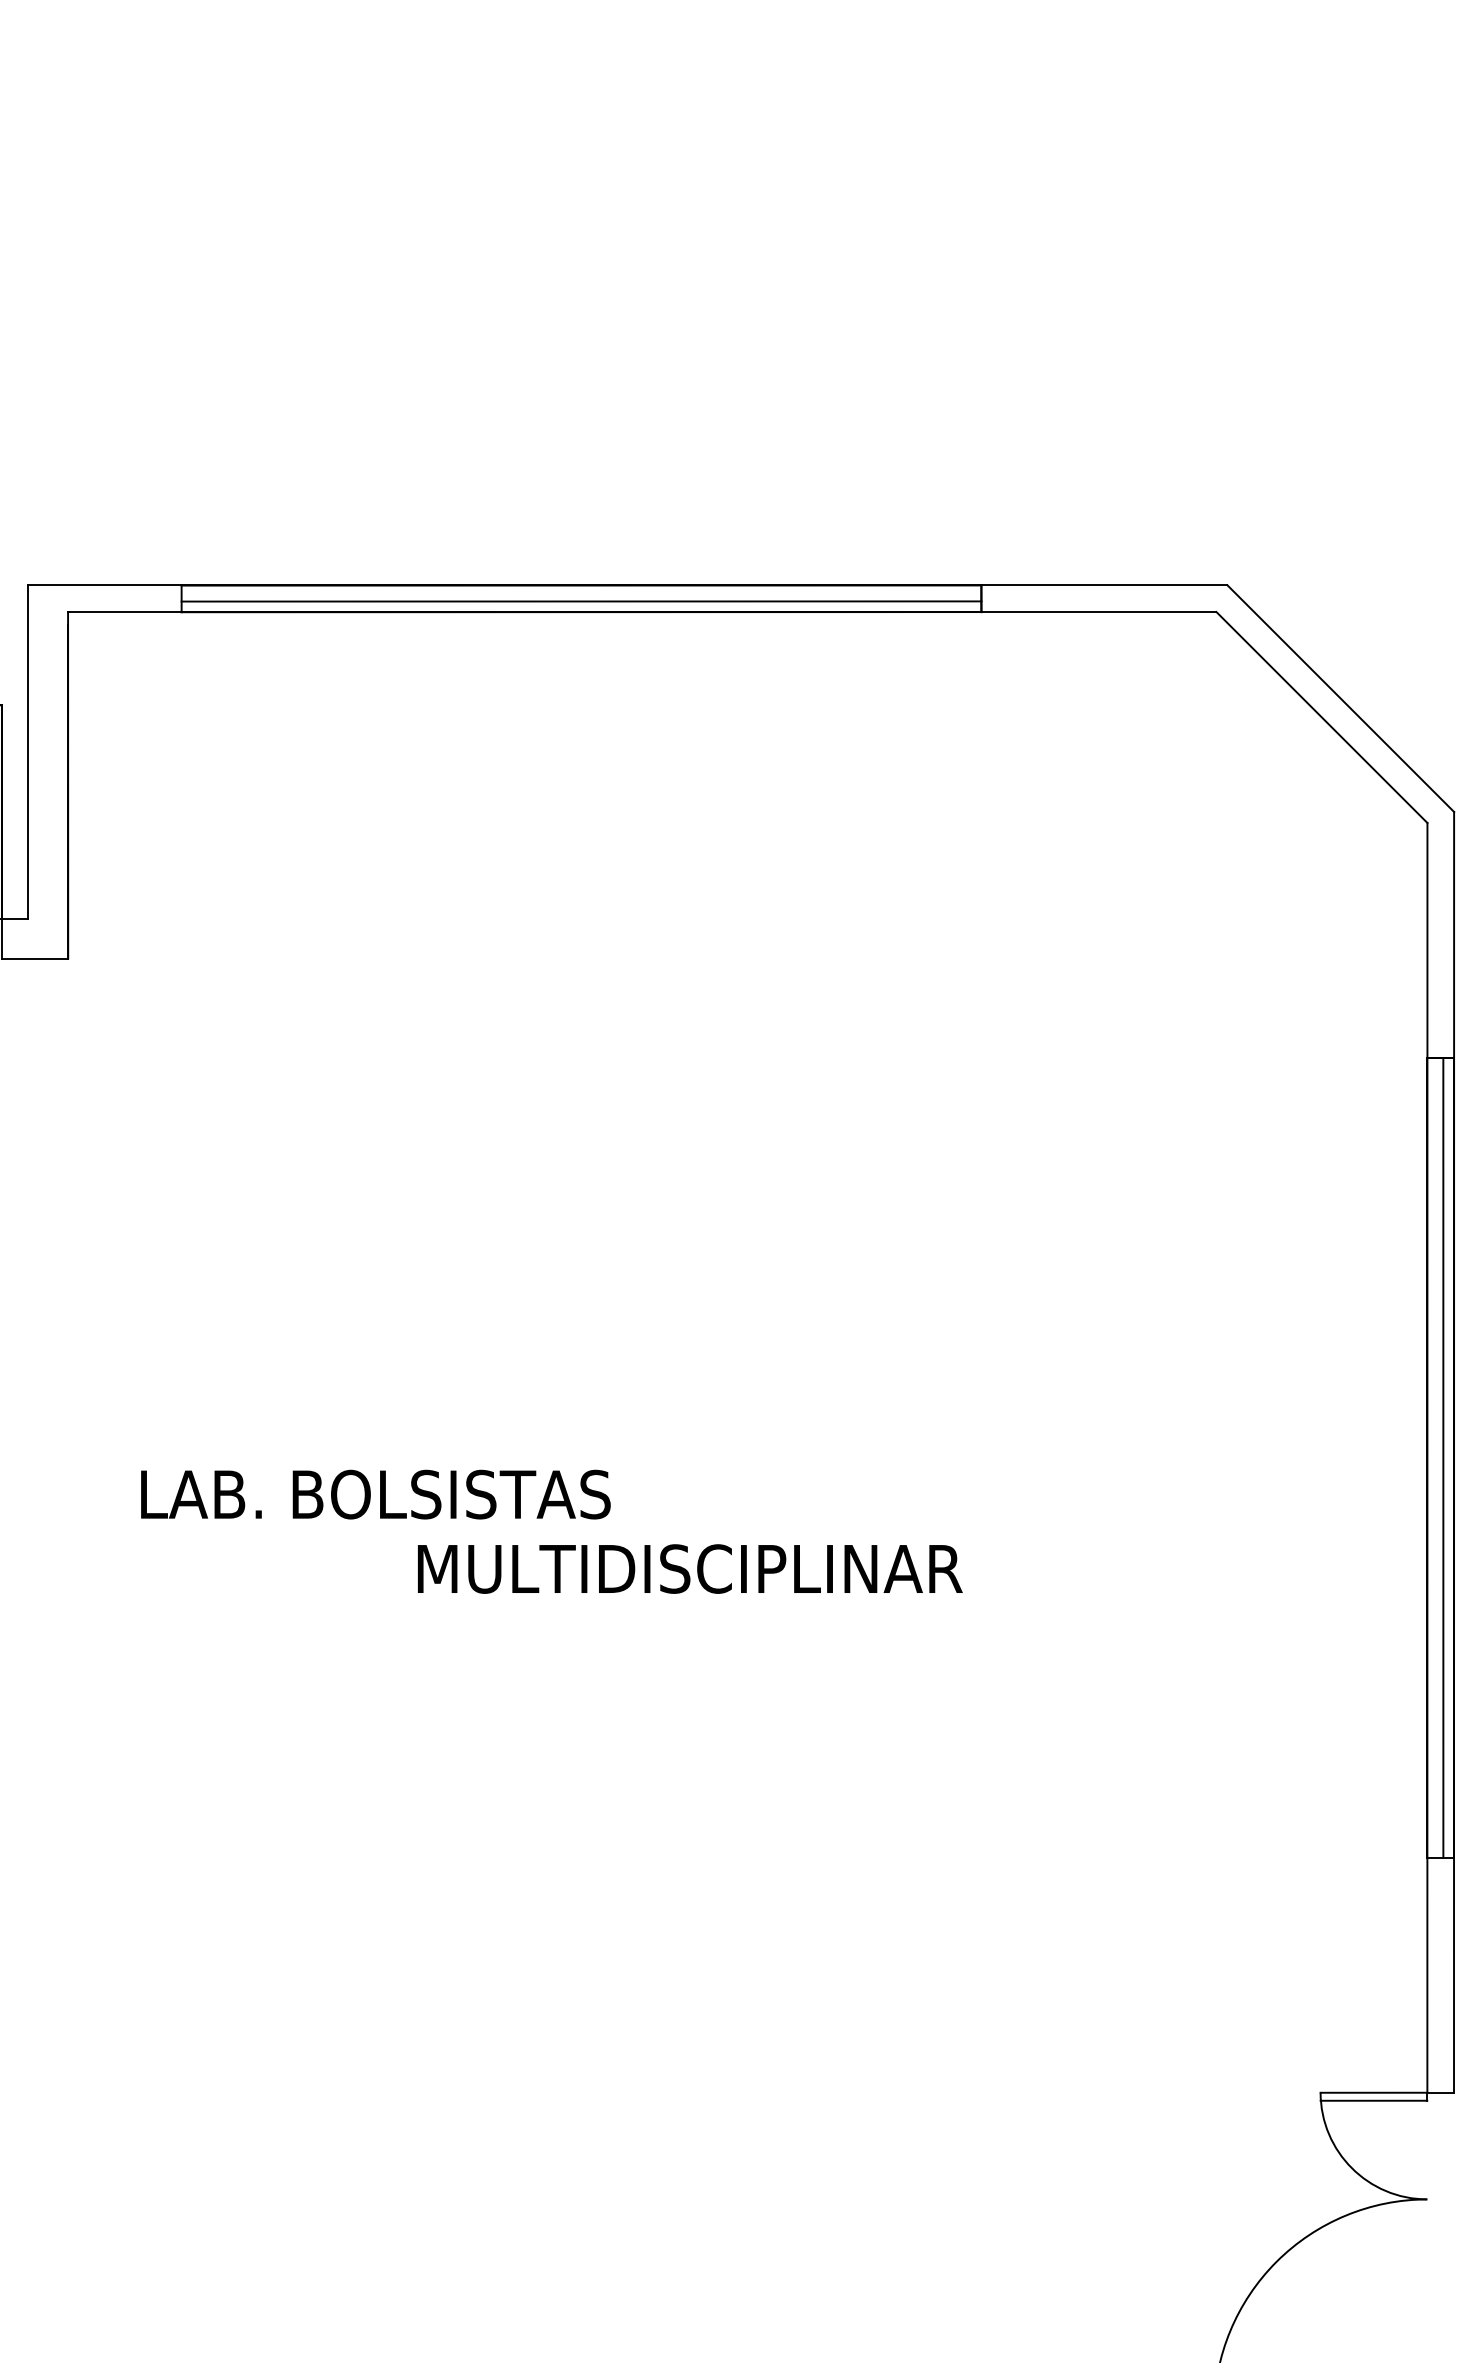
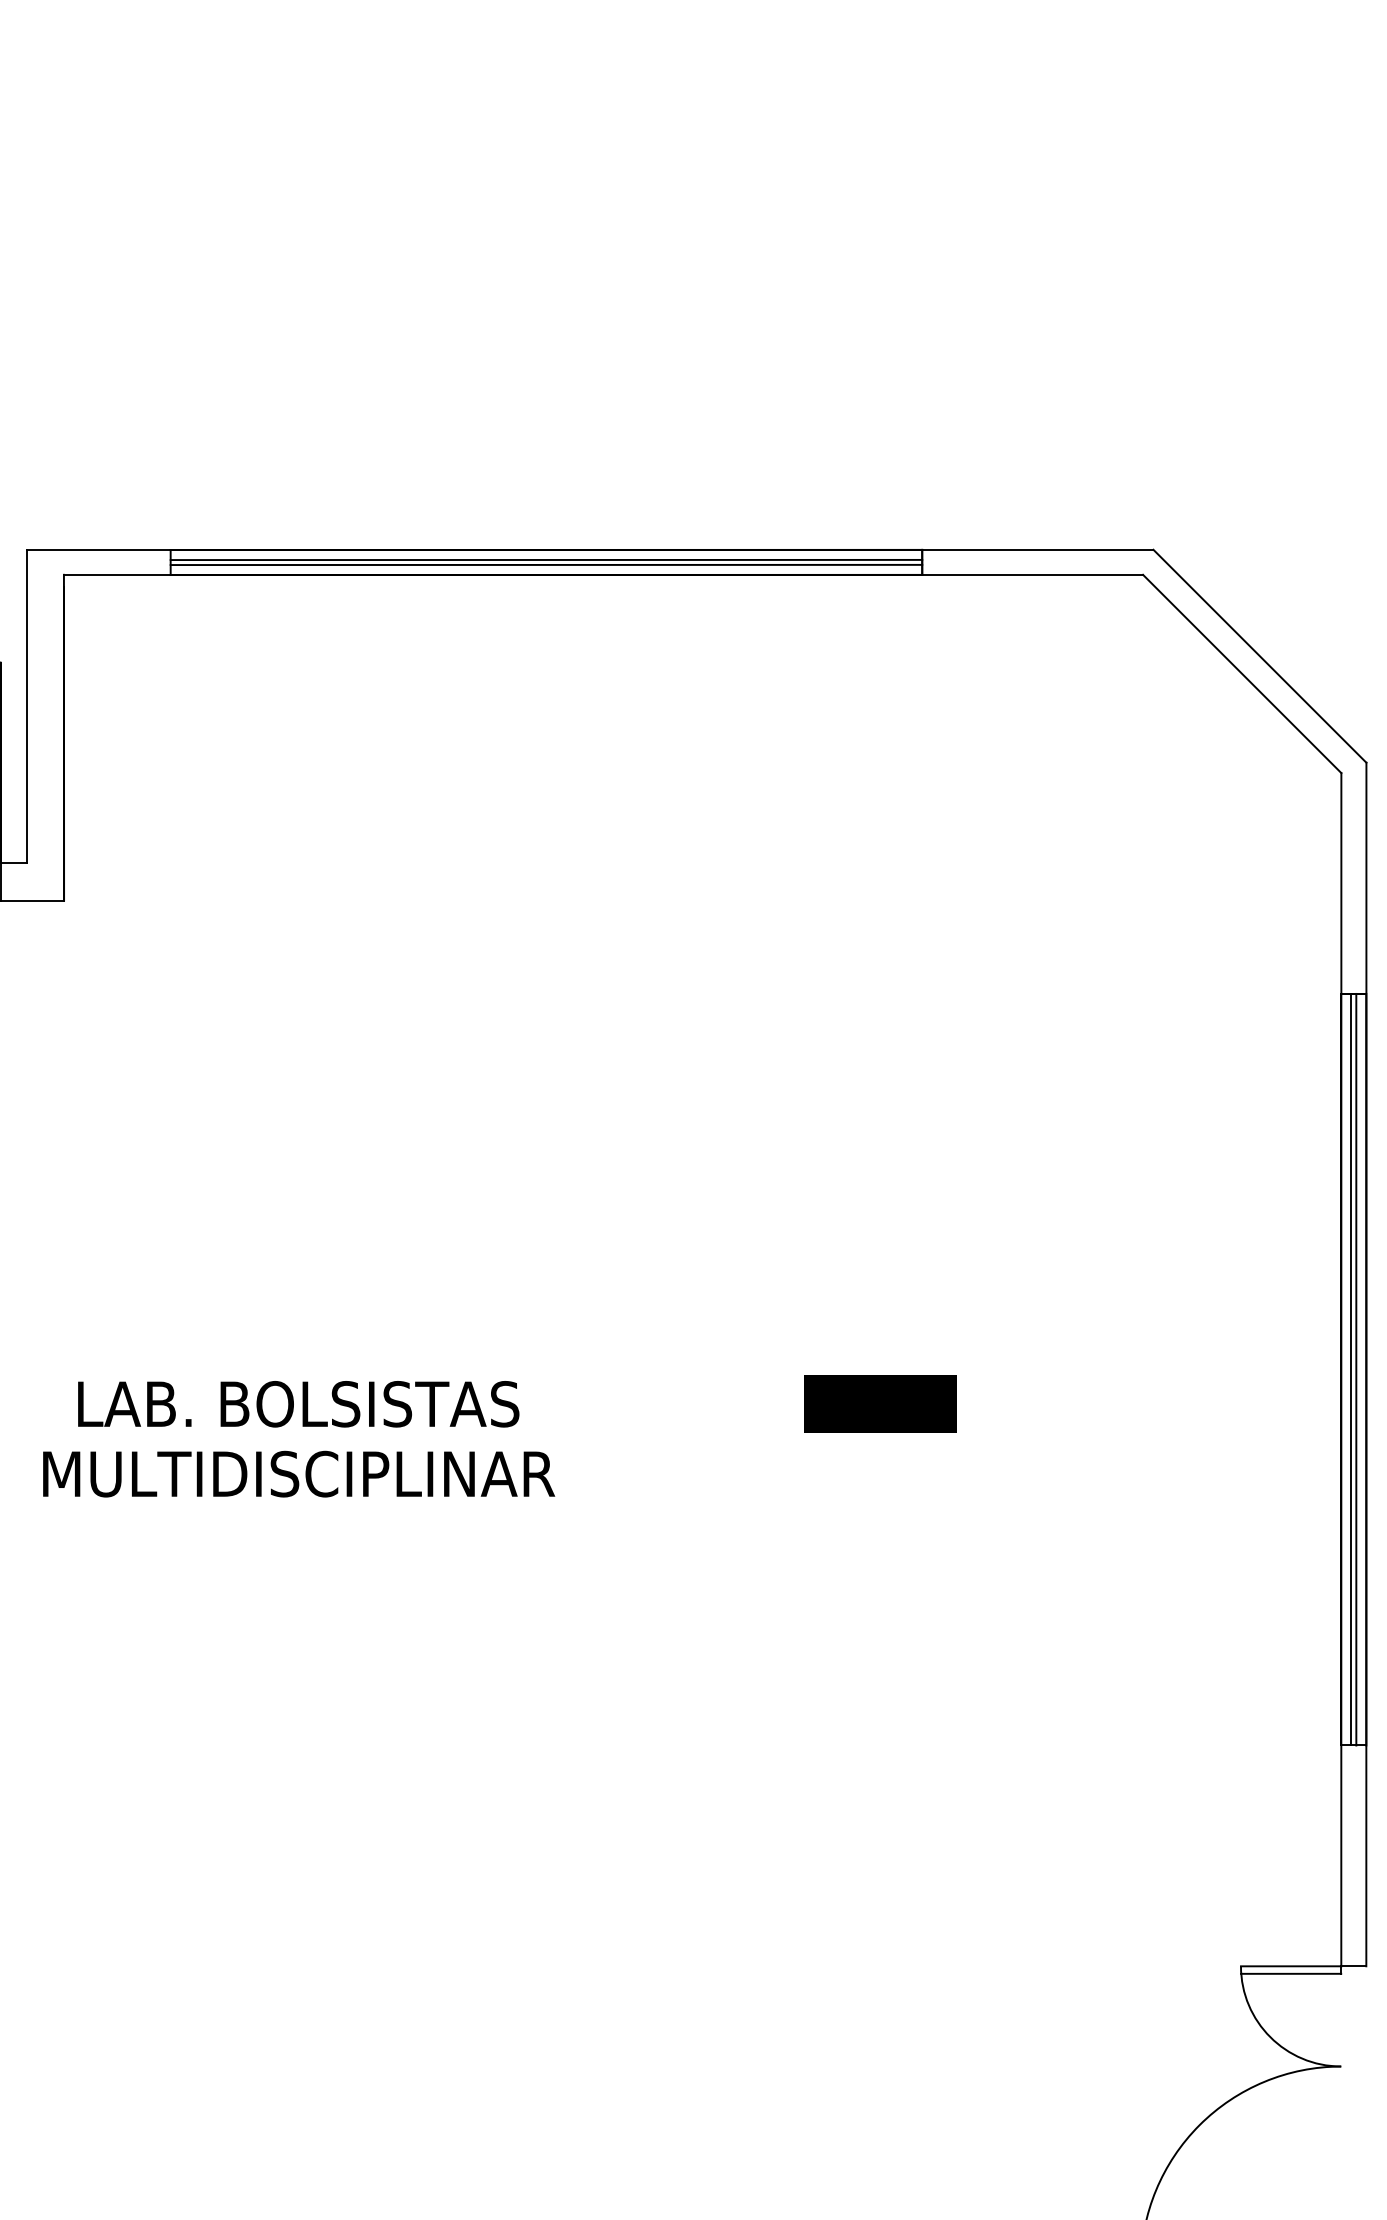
line: (581, 596) -> (546, 560), added
line: (1438, 1457) -> (1351, 1369), added
text: (375, 1494) -> (298, 1404), moved
part: (936, 1494) -> (880, 1404), added
text: (690, 1568) -> (299, 1473), moved

